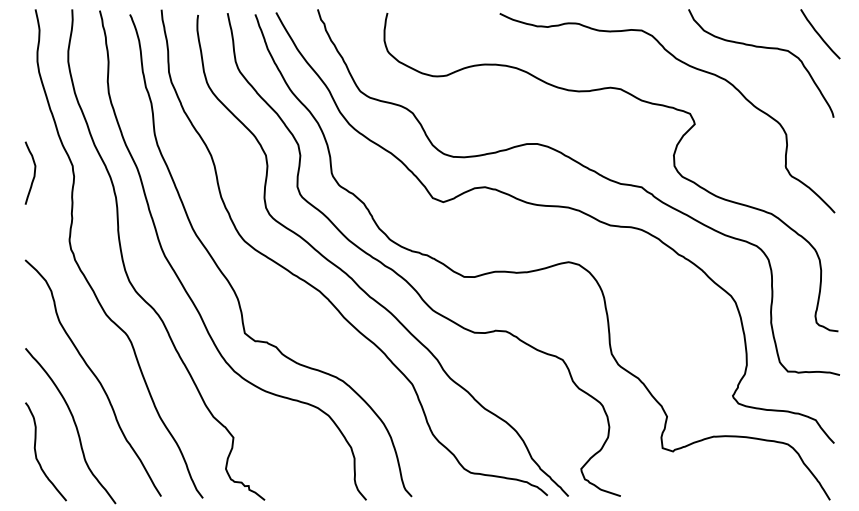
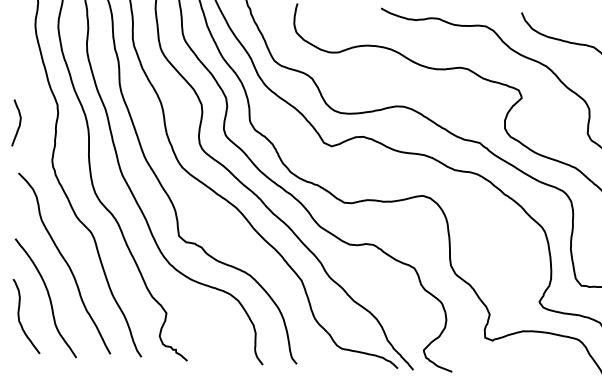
curve: (33, 173) -> (19, 123), moved

